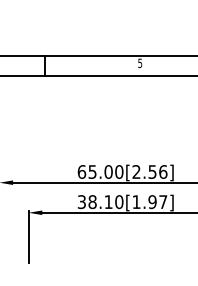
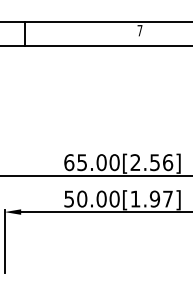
text: (140, 63) -> (140, 30), 5 -> 7
text: (95, 202) -> (85, 199), 38.10[1.97] -> 50.00[1.97]

